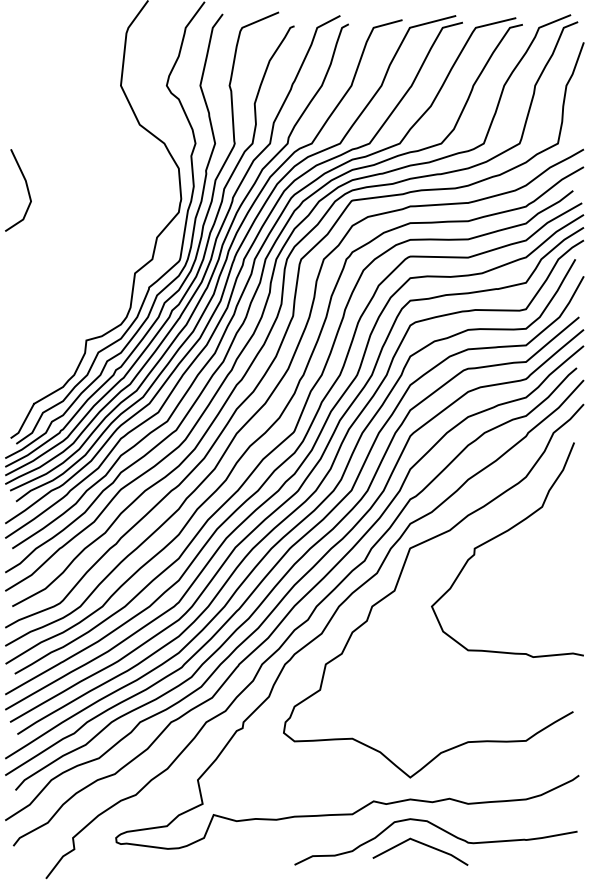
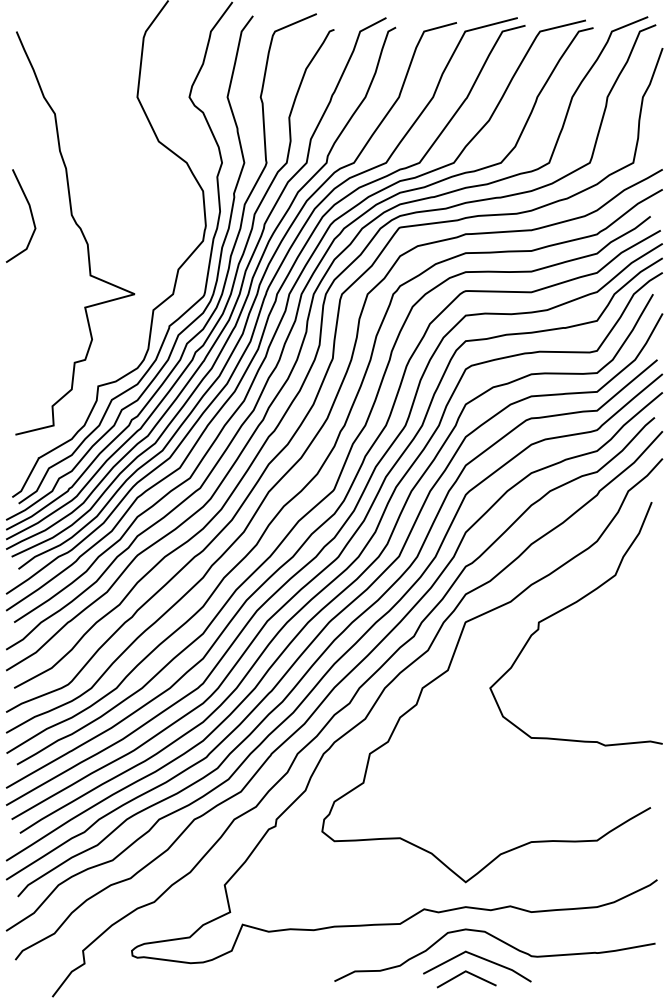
curve: (70, 204) -> (80, 231), added
line: (413, 858) -> (469, 974), added

